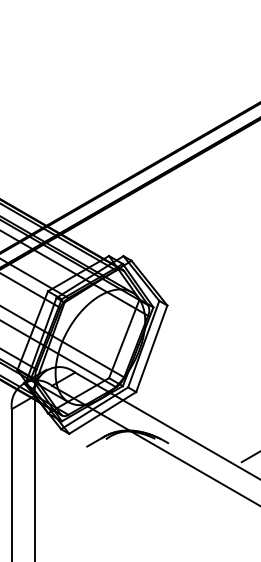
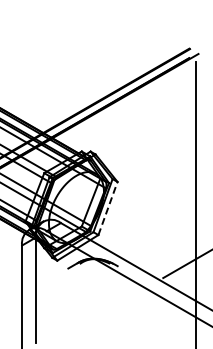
line: (152, 348) -> (108, 208), solid -> dashed

